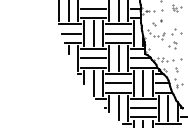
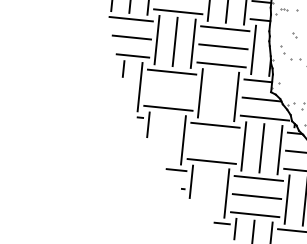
line: (118, 57) -> (218, 93), removed
line: (93, 58) -> (169, 90), removed
line: (93, 82) -> (165, 136), removed
line: (118, 83) -> (213, 143), removed
line: (118, 107) -> (208, 190), removed

